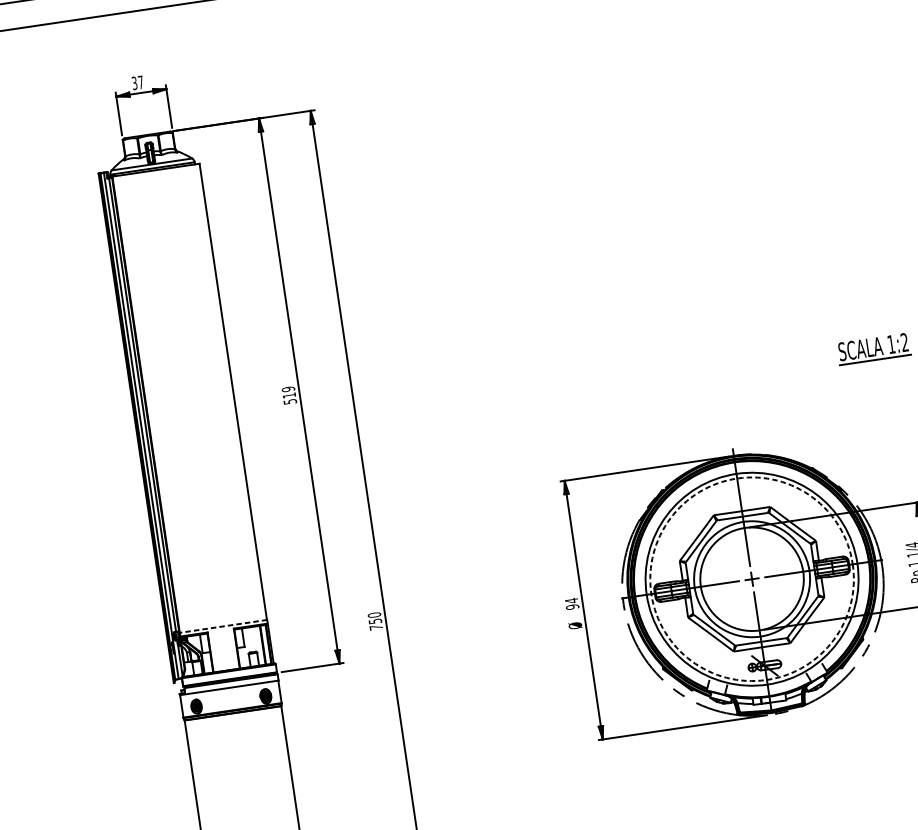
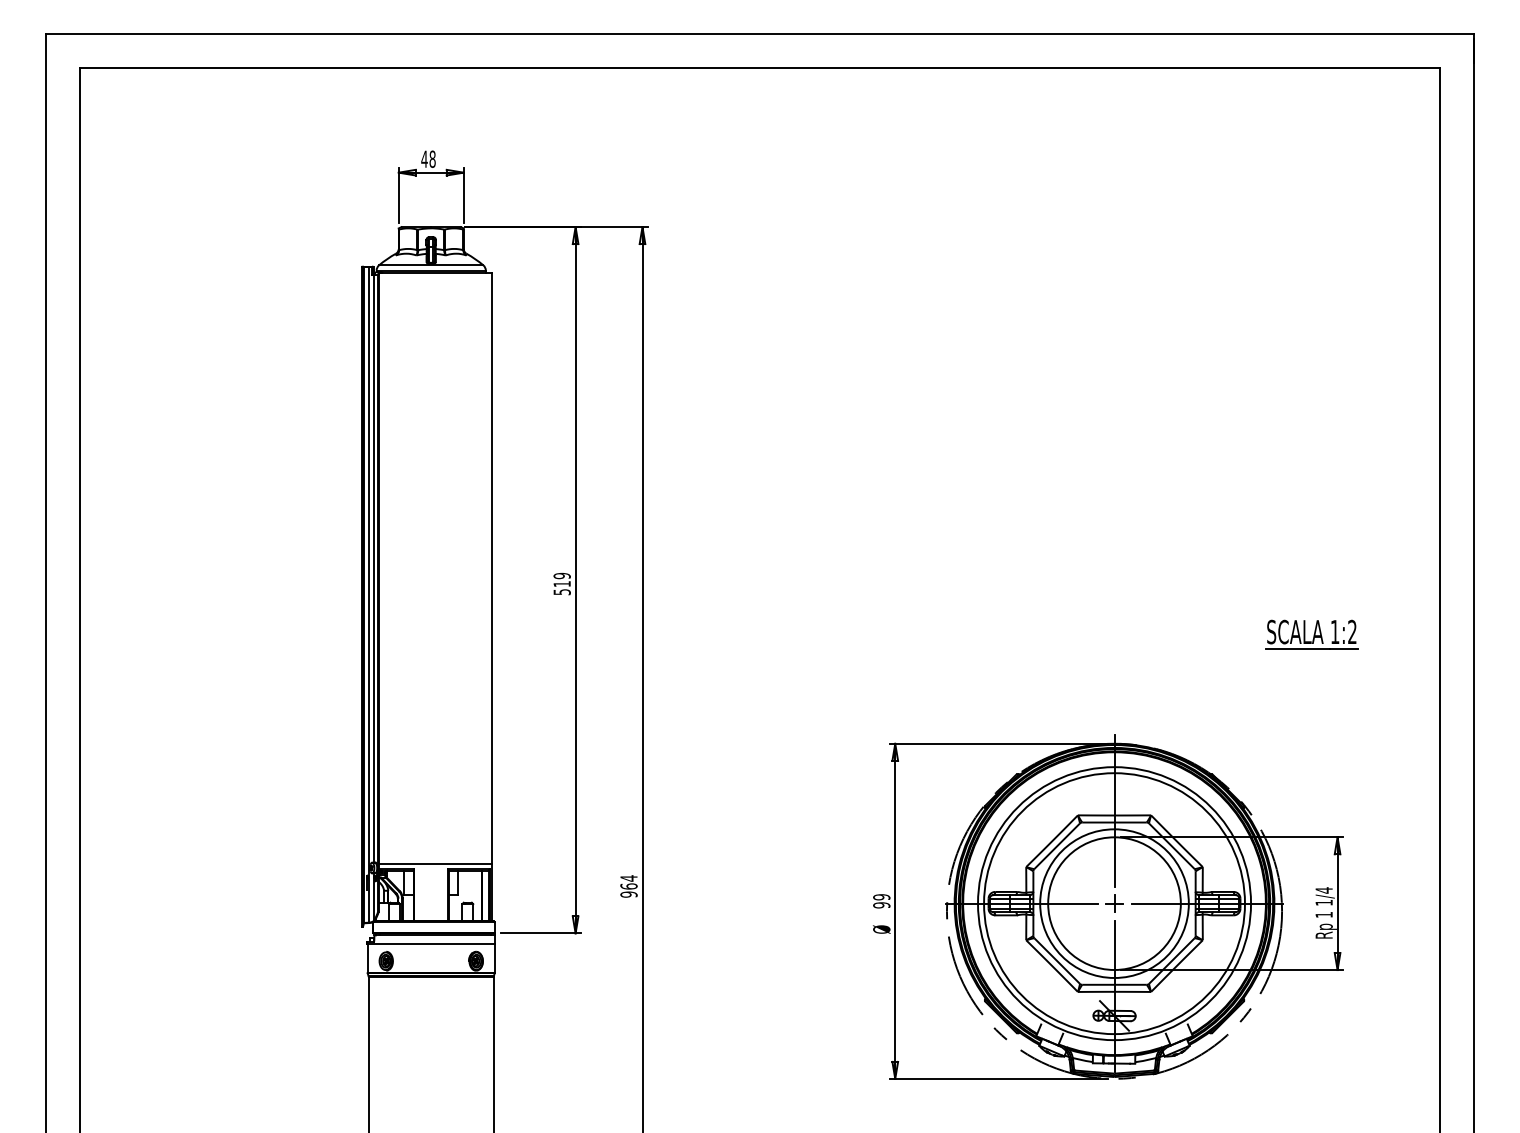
text: (137, 82) -> (428, 158), 37 -> 48
circle: (752, 579) -> (1114, 903), dashed -> solid
text: (571, 601) -> (881, 897), 94 -> 99
text: (375, 621) -> (628, 886), 750 -> 964
line: (223, 626) -> (435, 864), dashed -> solid

